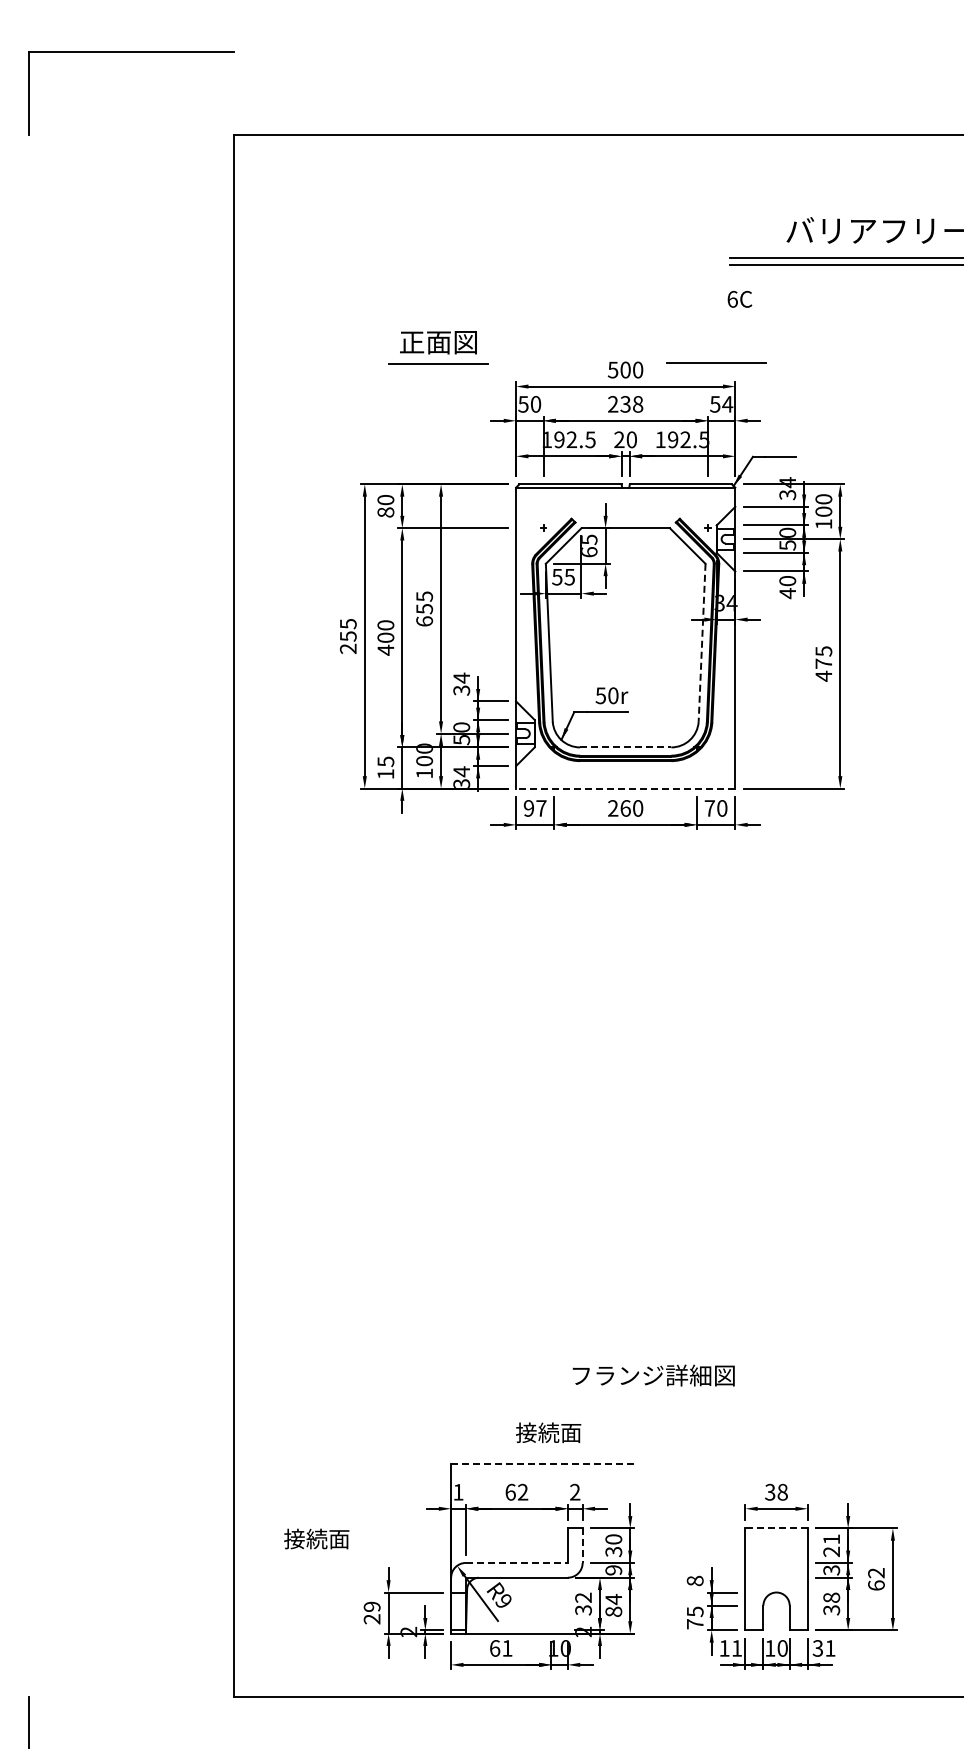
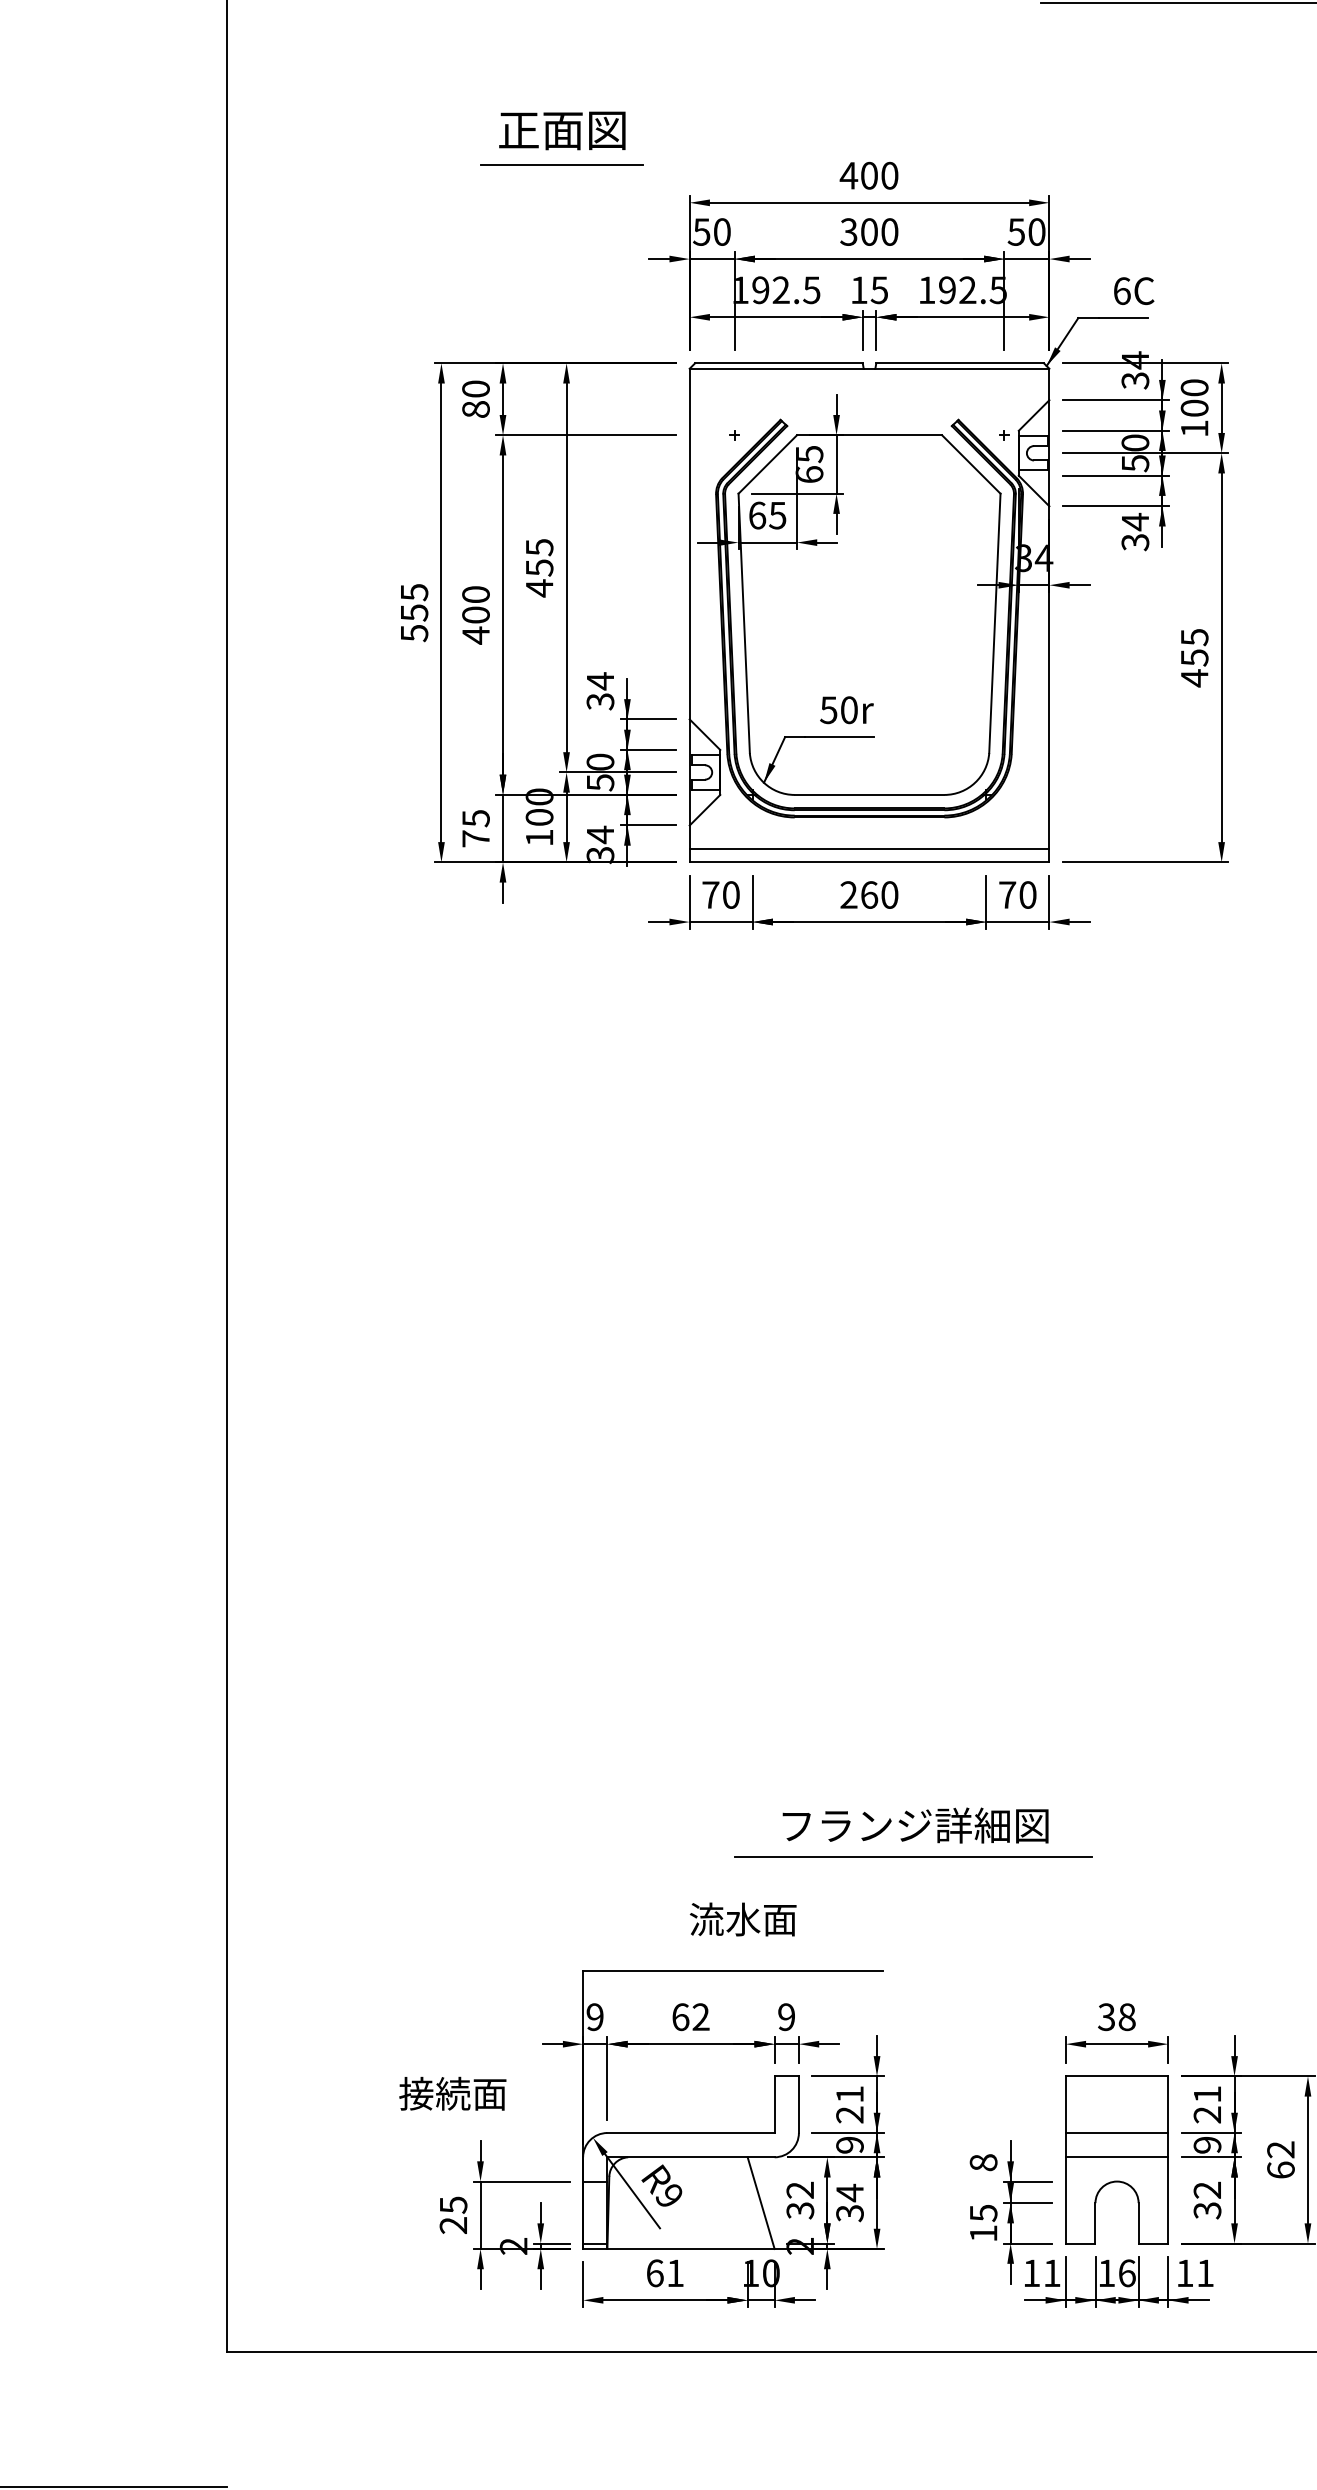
text: (739, 299) -> (1133, 291), moved
line: (716, 362) -> (1018, 163), removed
text: (612, 369) -> (847, 174), 500 -> 400
text: (625, 404) -> (869, 232), 238 -> 300
text: (727, 404) -> (1036, 232), 54 -> 50
text: (625, 439) -> (869, 289), 20 -> 15
text: (557, 576) -> (757, 514), 55 -> 65
text: (787, 587) -> (1135, 532), 40 -> 34
text: (424, 621) -> (539, 588), 655 -> 455
line: (702, 643) -> (995, 624), dashed -> solid
text: (347, 648) -> (413, 632), 255 -> 555
text: (823, 663) -> (1194, 657), 475 -> 455
line: (625, 747) -> (869, 795), dashed -> solid
text: (385, 774) -> (475, 839), 15 -> 75
line: (625, 780) -> (869, 849), added
line: (625, 788) -> (869, 862), dashed -> solid
text: (534, 808) -> (719, 895), 97 -> 70
line: (651, 1394) -> (911, 1856), added
text: (537, 1432) -> (724, 1919), 接続面 -> 流水面
line: (543, 1464) -> (734, 1971), dashed -> solid
text: (458, 1491) -> (595, 2015), 1 -> 9
text: (575, 1492) -> (787, 2017), 2 -> 9
line: (776, 1528) -> (1116, 2076), dashed -> solid
text: (316, 1538) -> (452, 2092), moved
text: (613, 1545) -> (849, 2104), 30 -> 21
line: (582, 1546) -> (798, 2106), dashed -> solid
line: (516, 1562) -> (690, 2132), dashed -> solid
line: (776, 1562) -> (1116, 2132), added
text: (831, 1570) -> (1207, 2145), 3 -> 9
line: (776, 1577) -> (1116, 2156), added
text: (831, 1597) -> (1207, 2189), 38 -> 32
line: (559, 1605) -> (760, 2202), added
text: (371, 1606) -> (452, 2204), 29 -> 25
text: (613, 1611) -> (849, 2212), 84 -> 34
text: (695, 1624) -> (984, 2234), 75 -> 15
text: (782, 1648) -> (1126, 2273), 10 -> 16
text: (817, 1648) -> (1184, 2273), 31 -> 11

